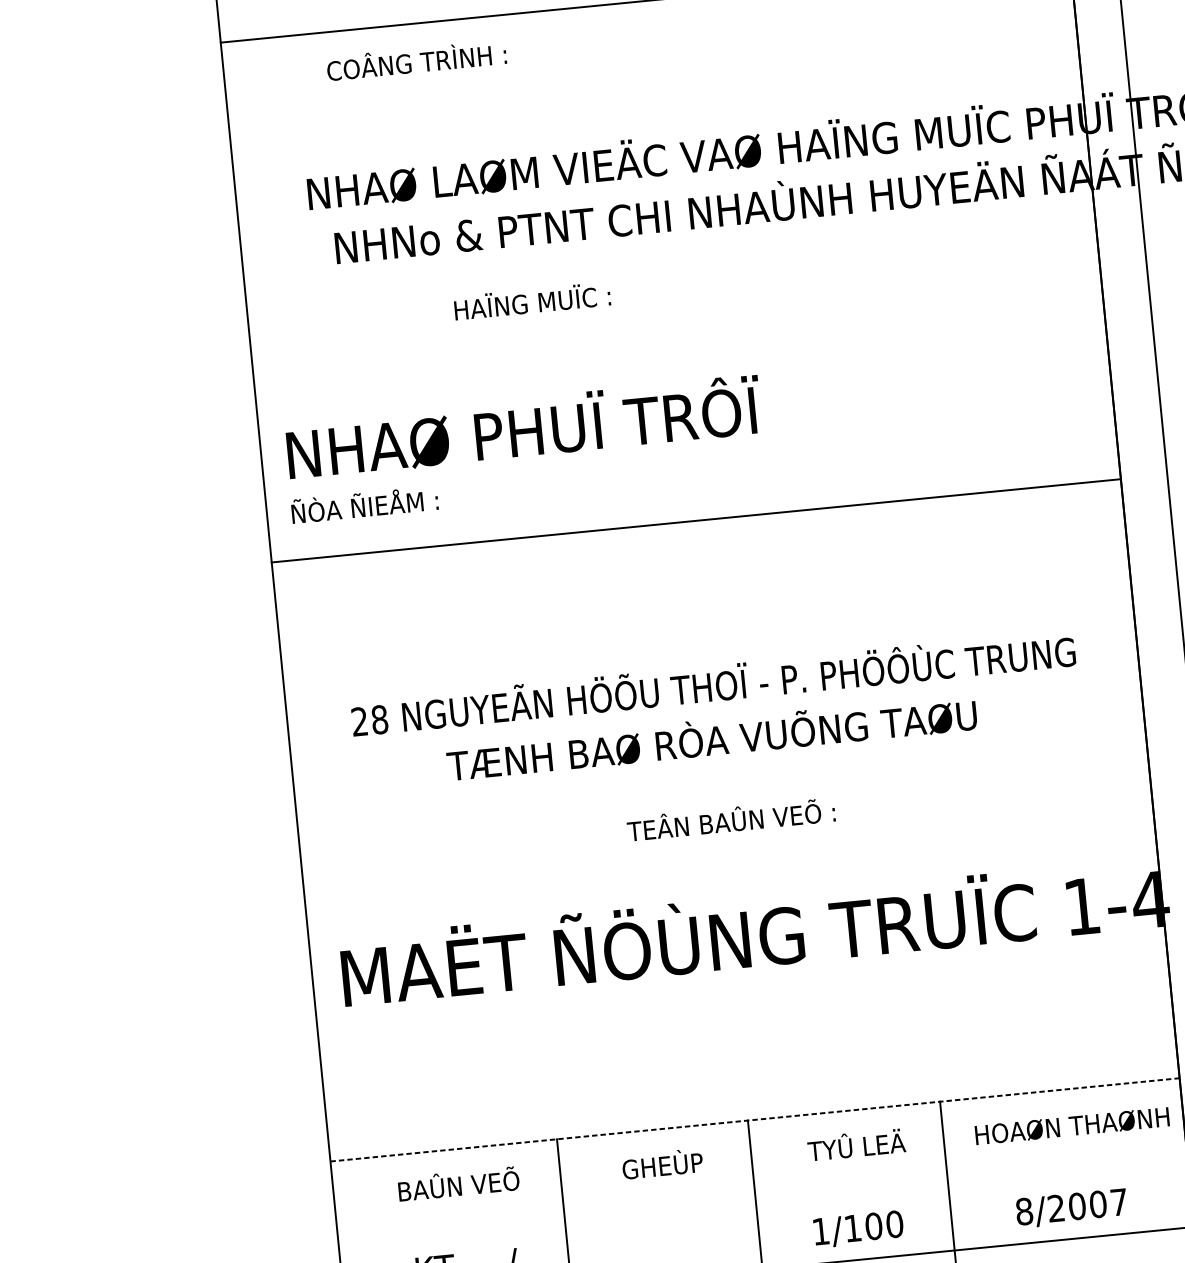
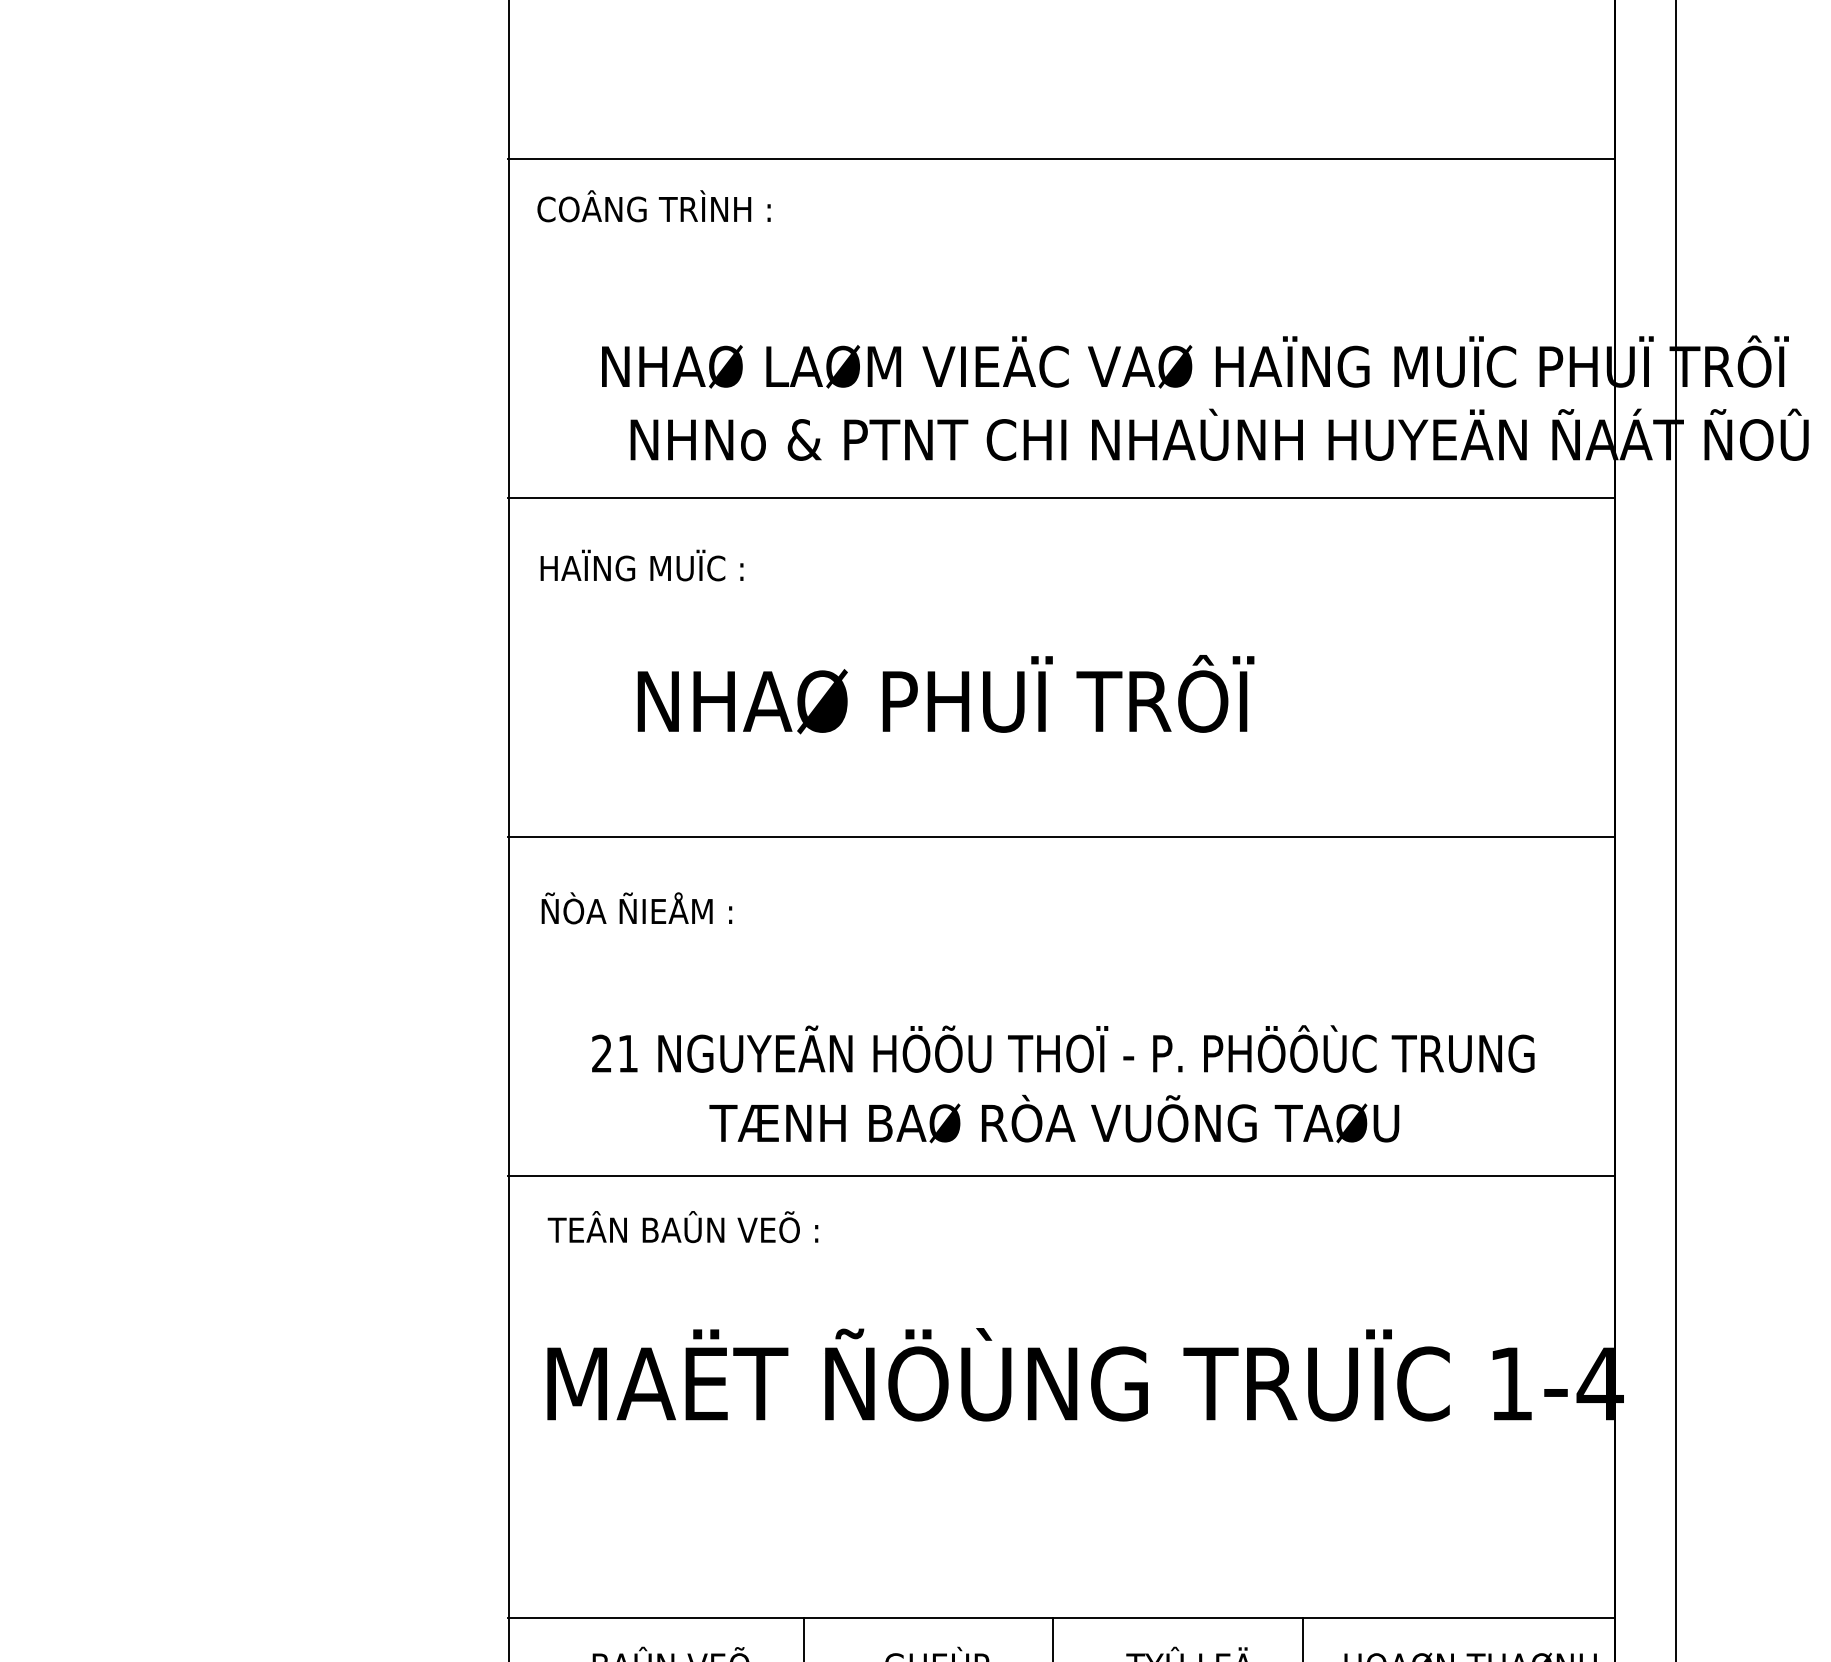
text: (416, 60) -> (653, 206), moved
line: (670, 261) -> (1061, 498), added
text: (531, 301) -> (641, 565), moved
text: (523, 427) -> (945, 694), moved
text: (364, 505) -> (636, 908), moved
text: (380, 719) -> (628, 1053), 28 -> 21
line: (721, 780) -> (1061, 1175), added
text: (730, 819) -> (682, 1227), moved
line: (755, 1119) -> (1062, 1617), dashed -> solid

